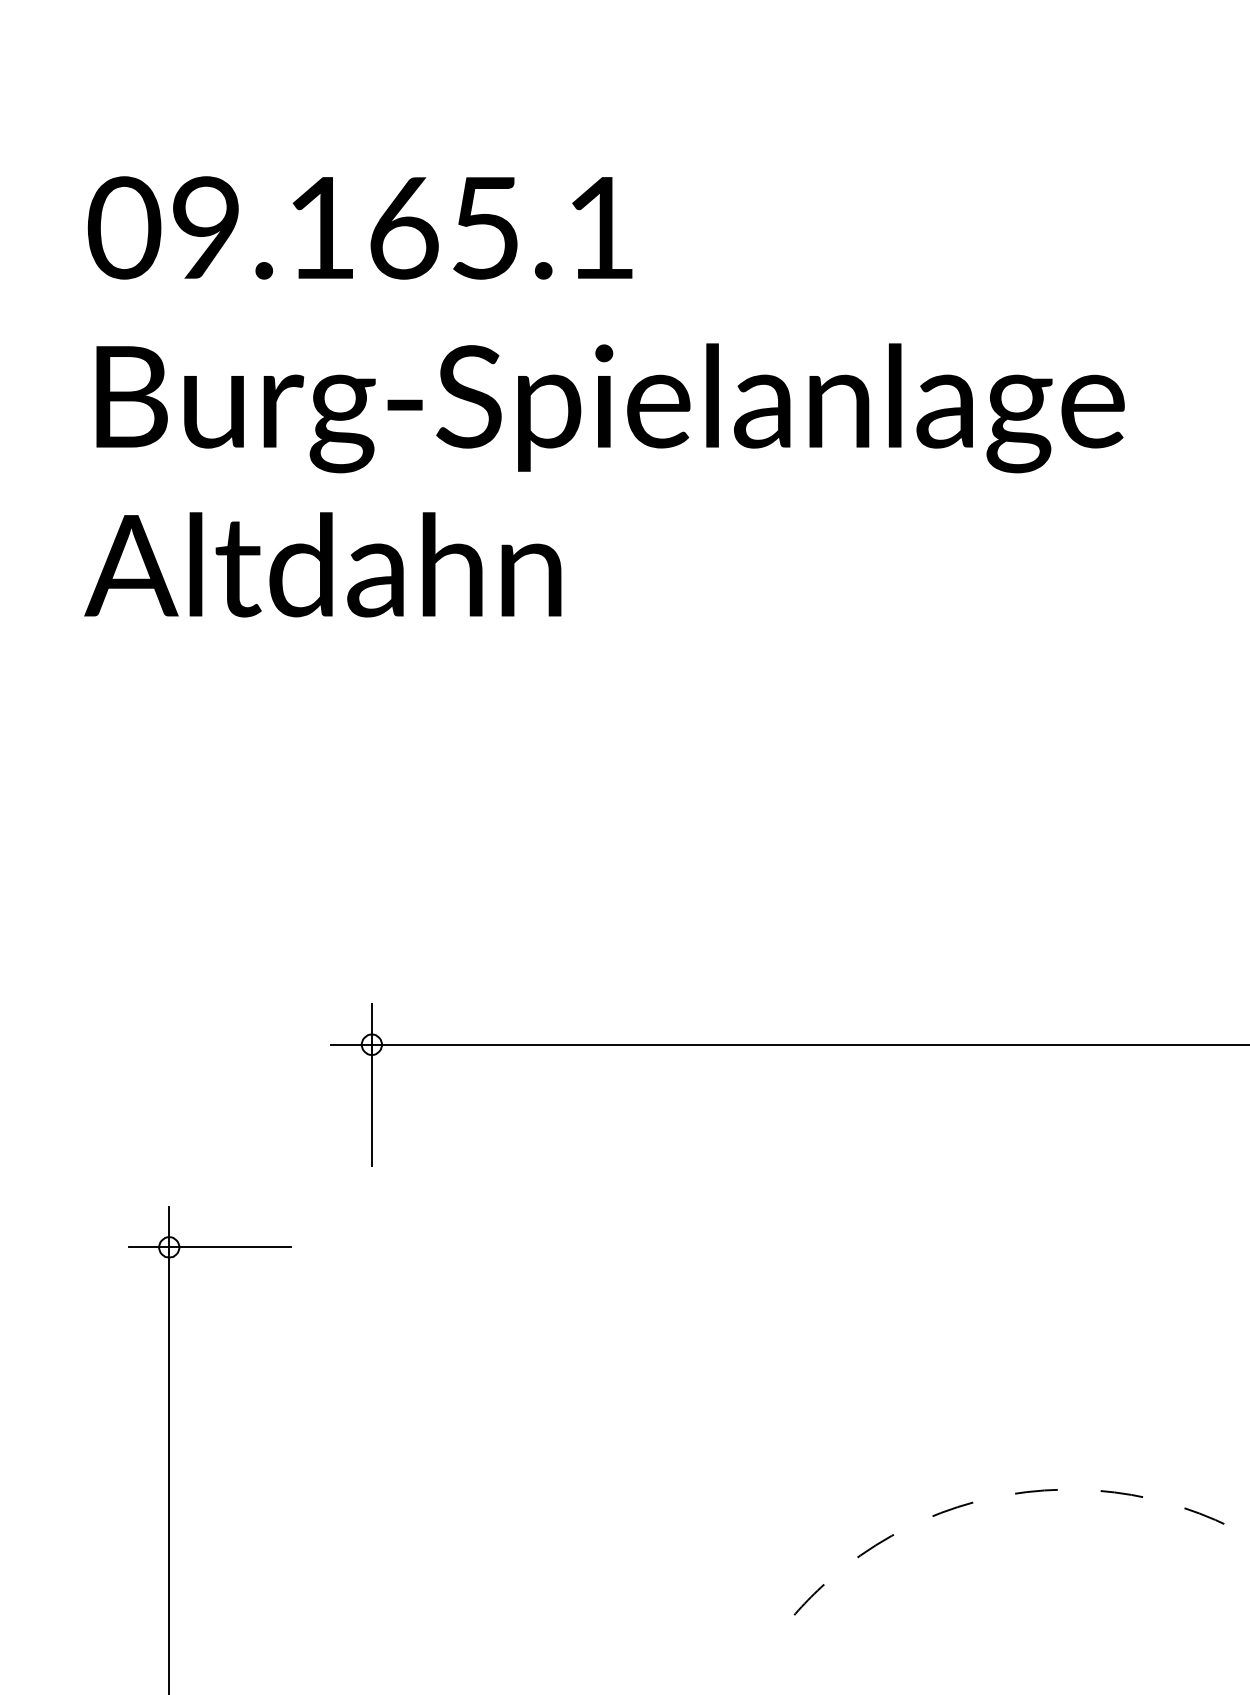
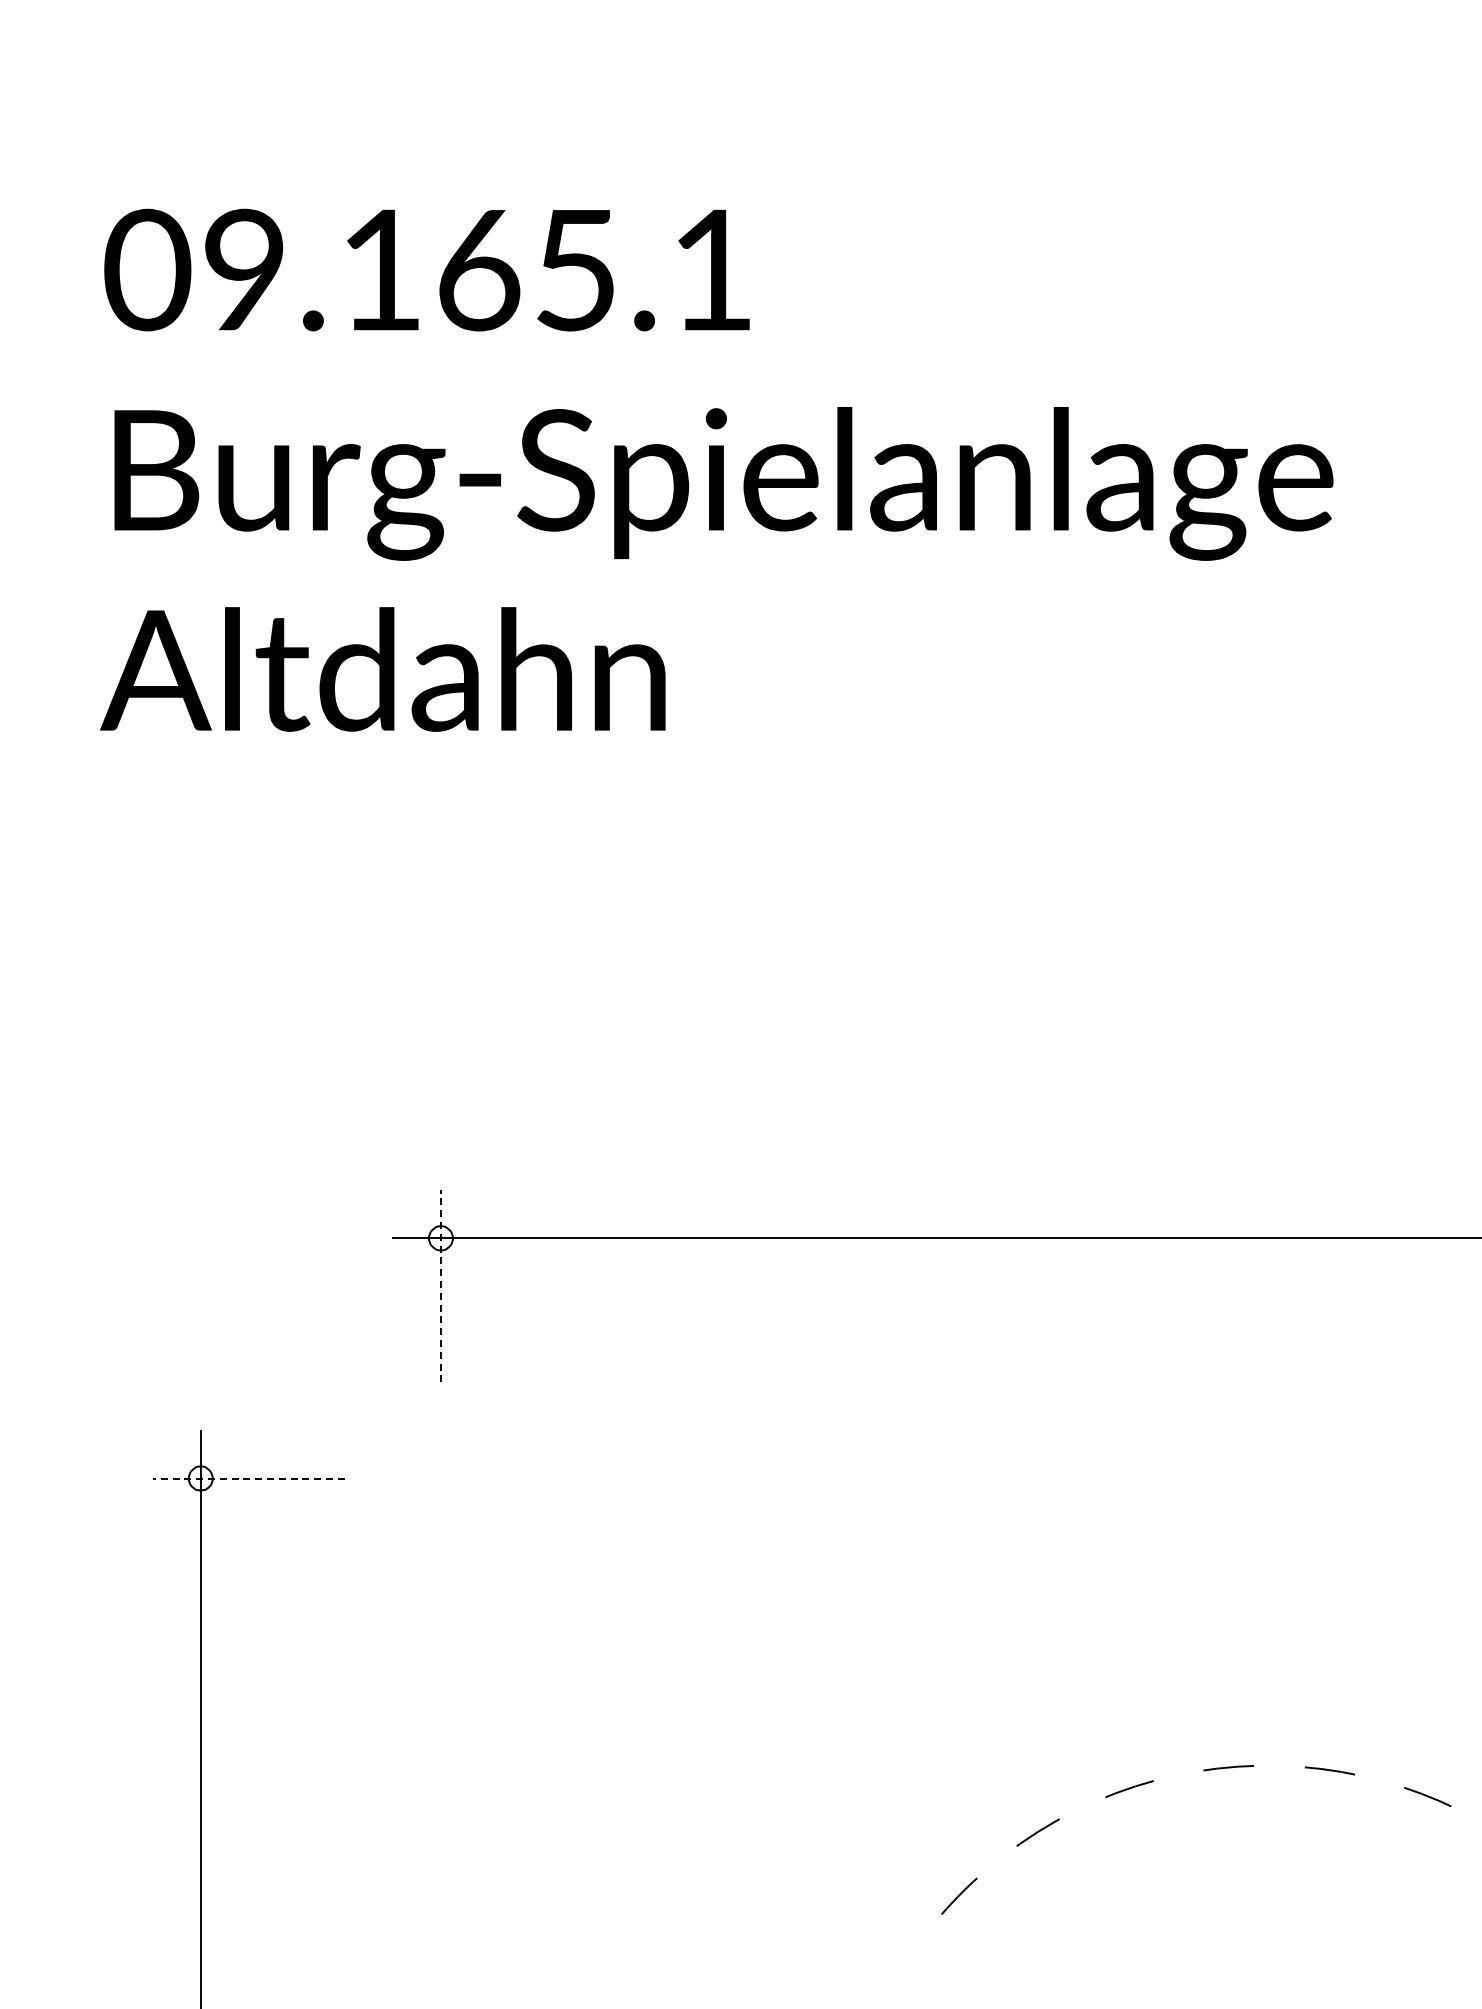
line: (371, 1084) -> (440, 1285), solid -> dashed
line: (209, 1247) -> (248, 1478), solid -> dashed

